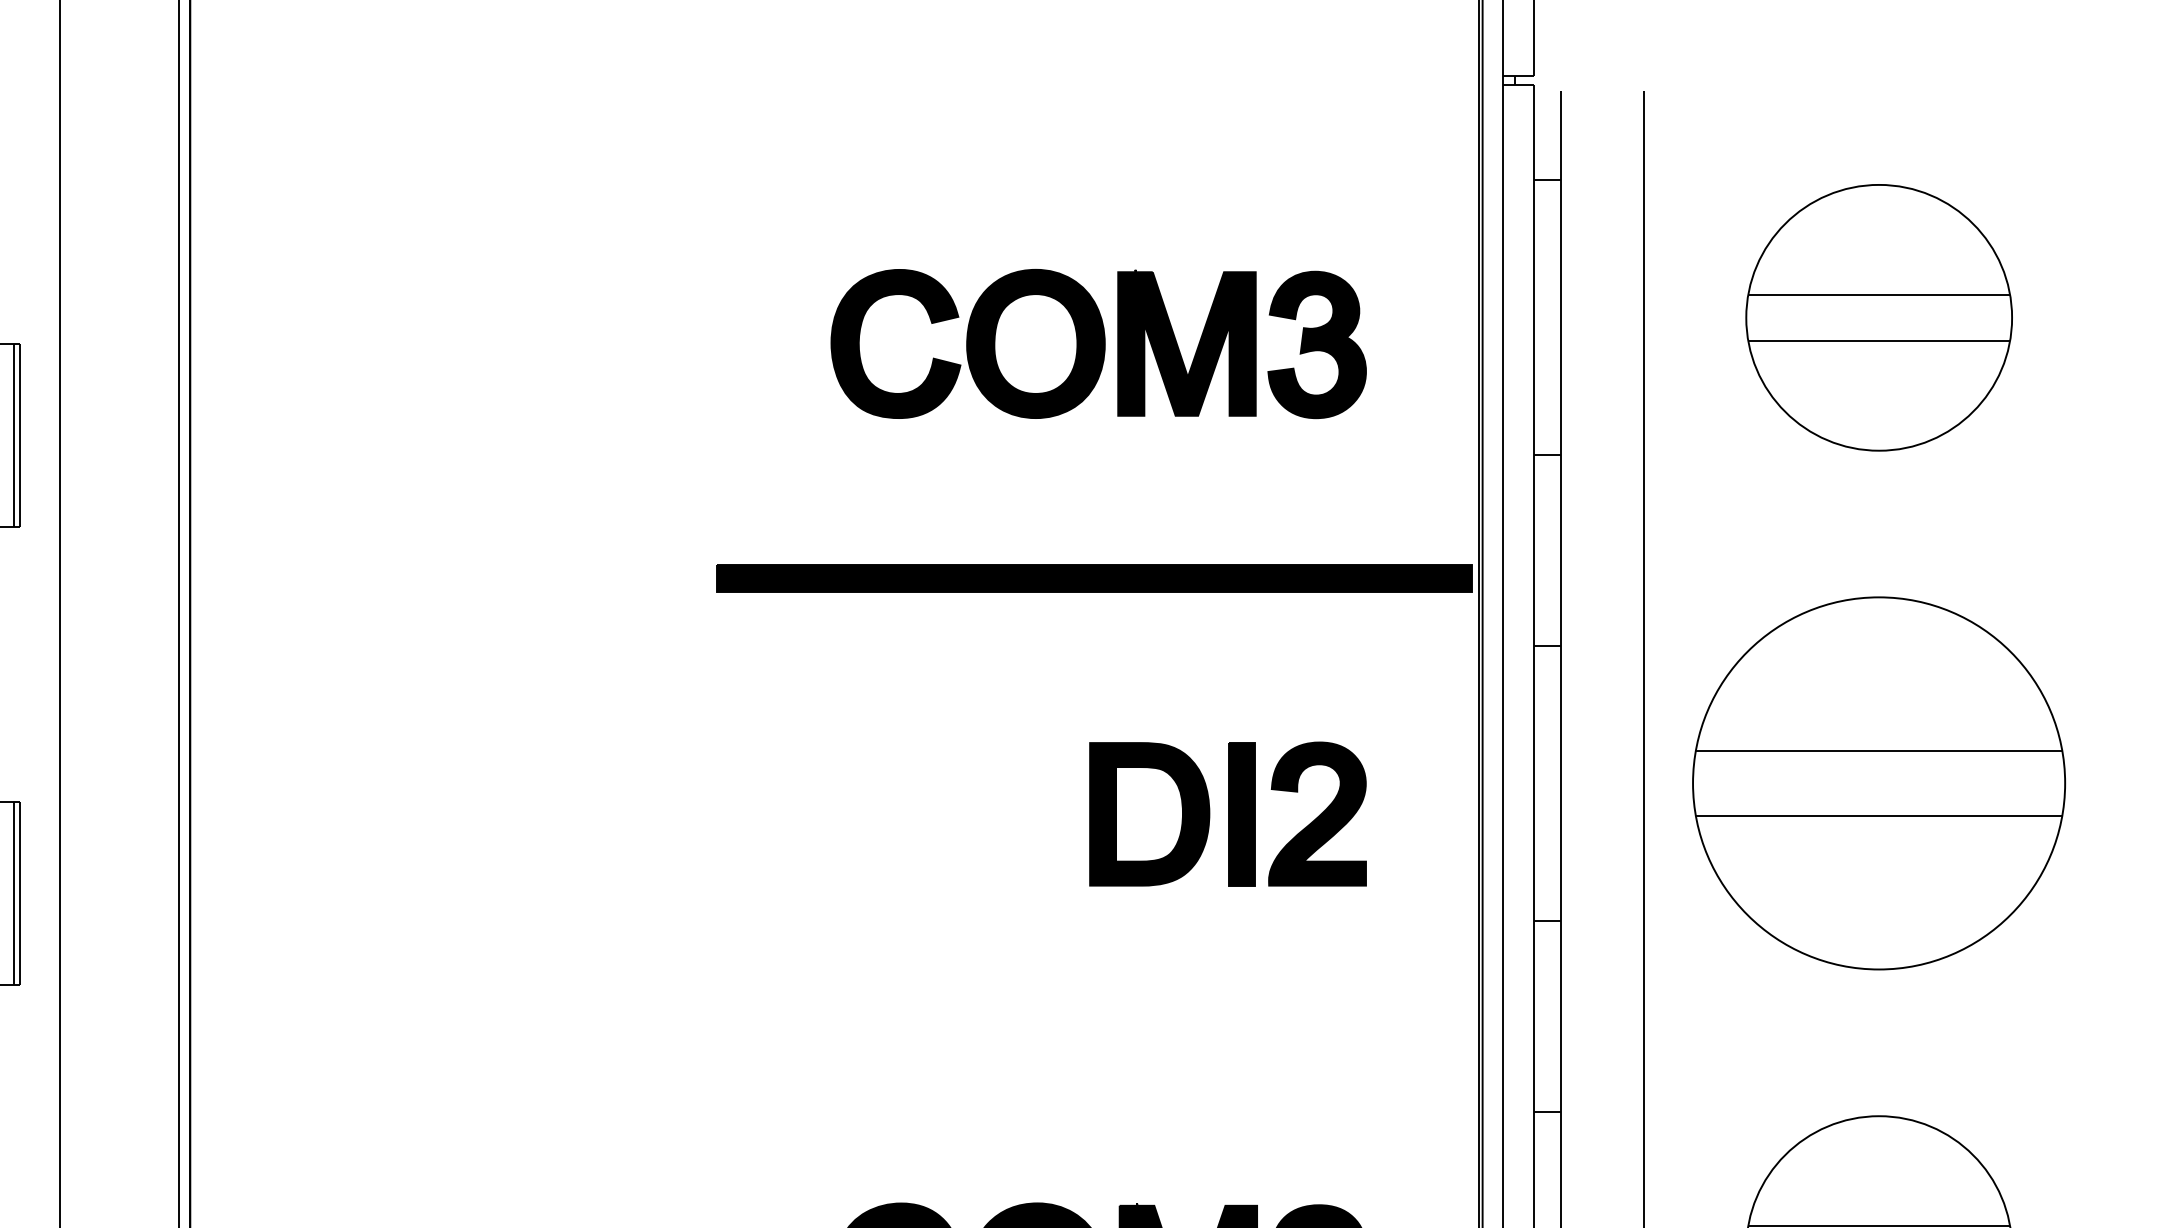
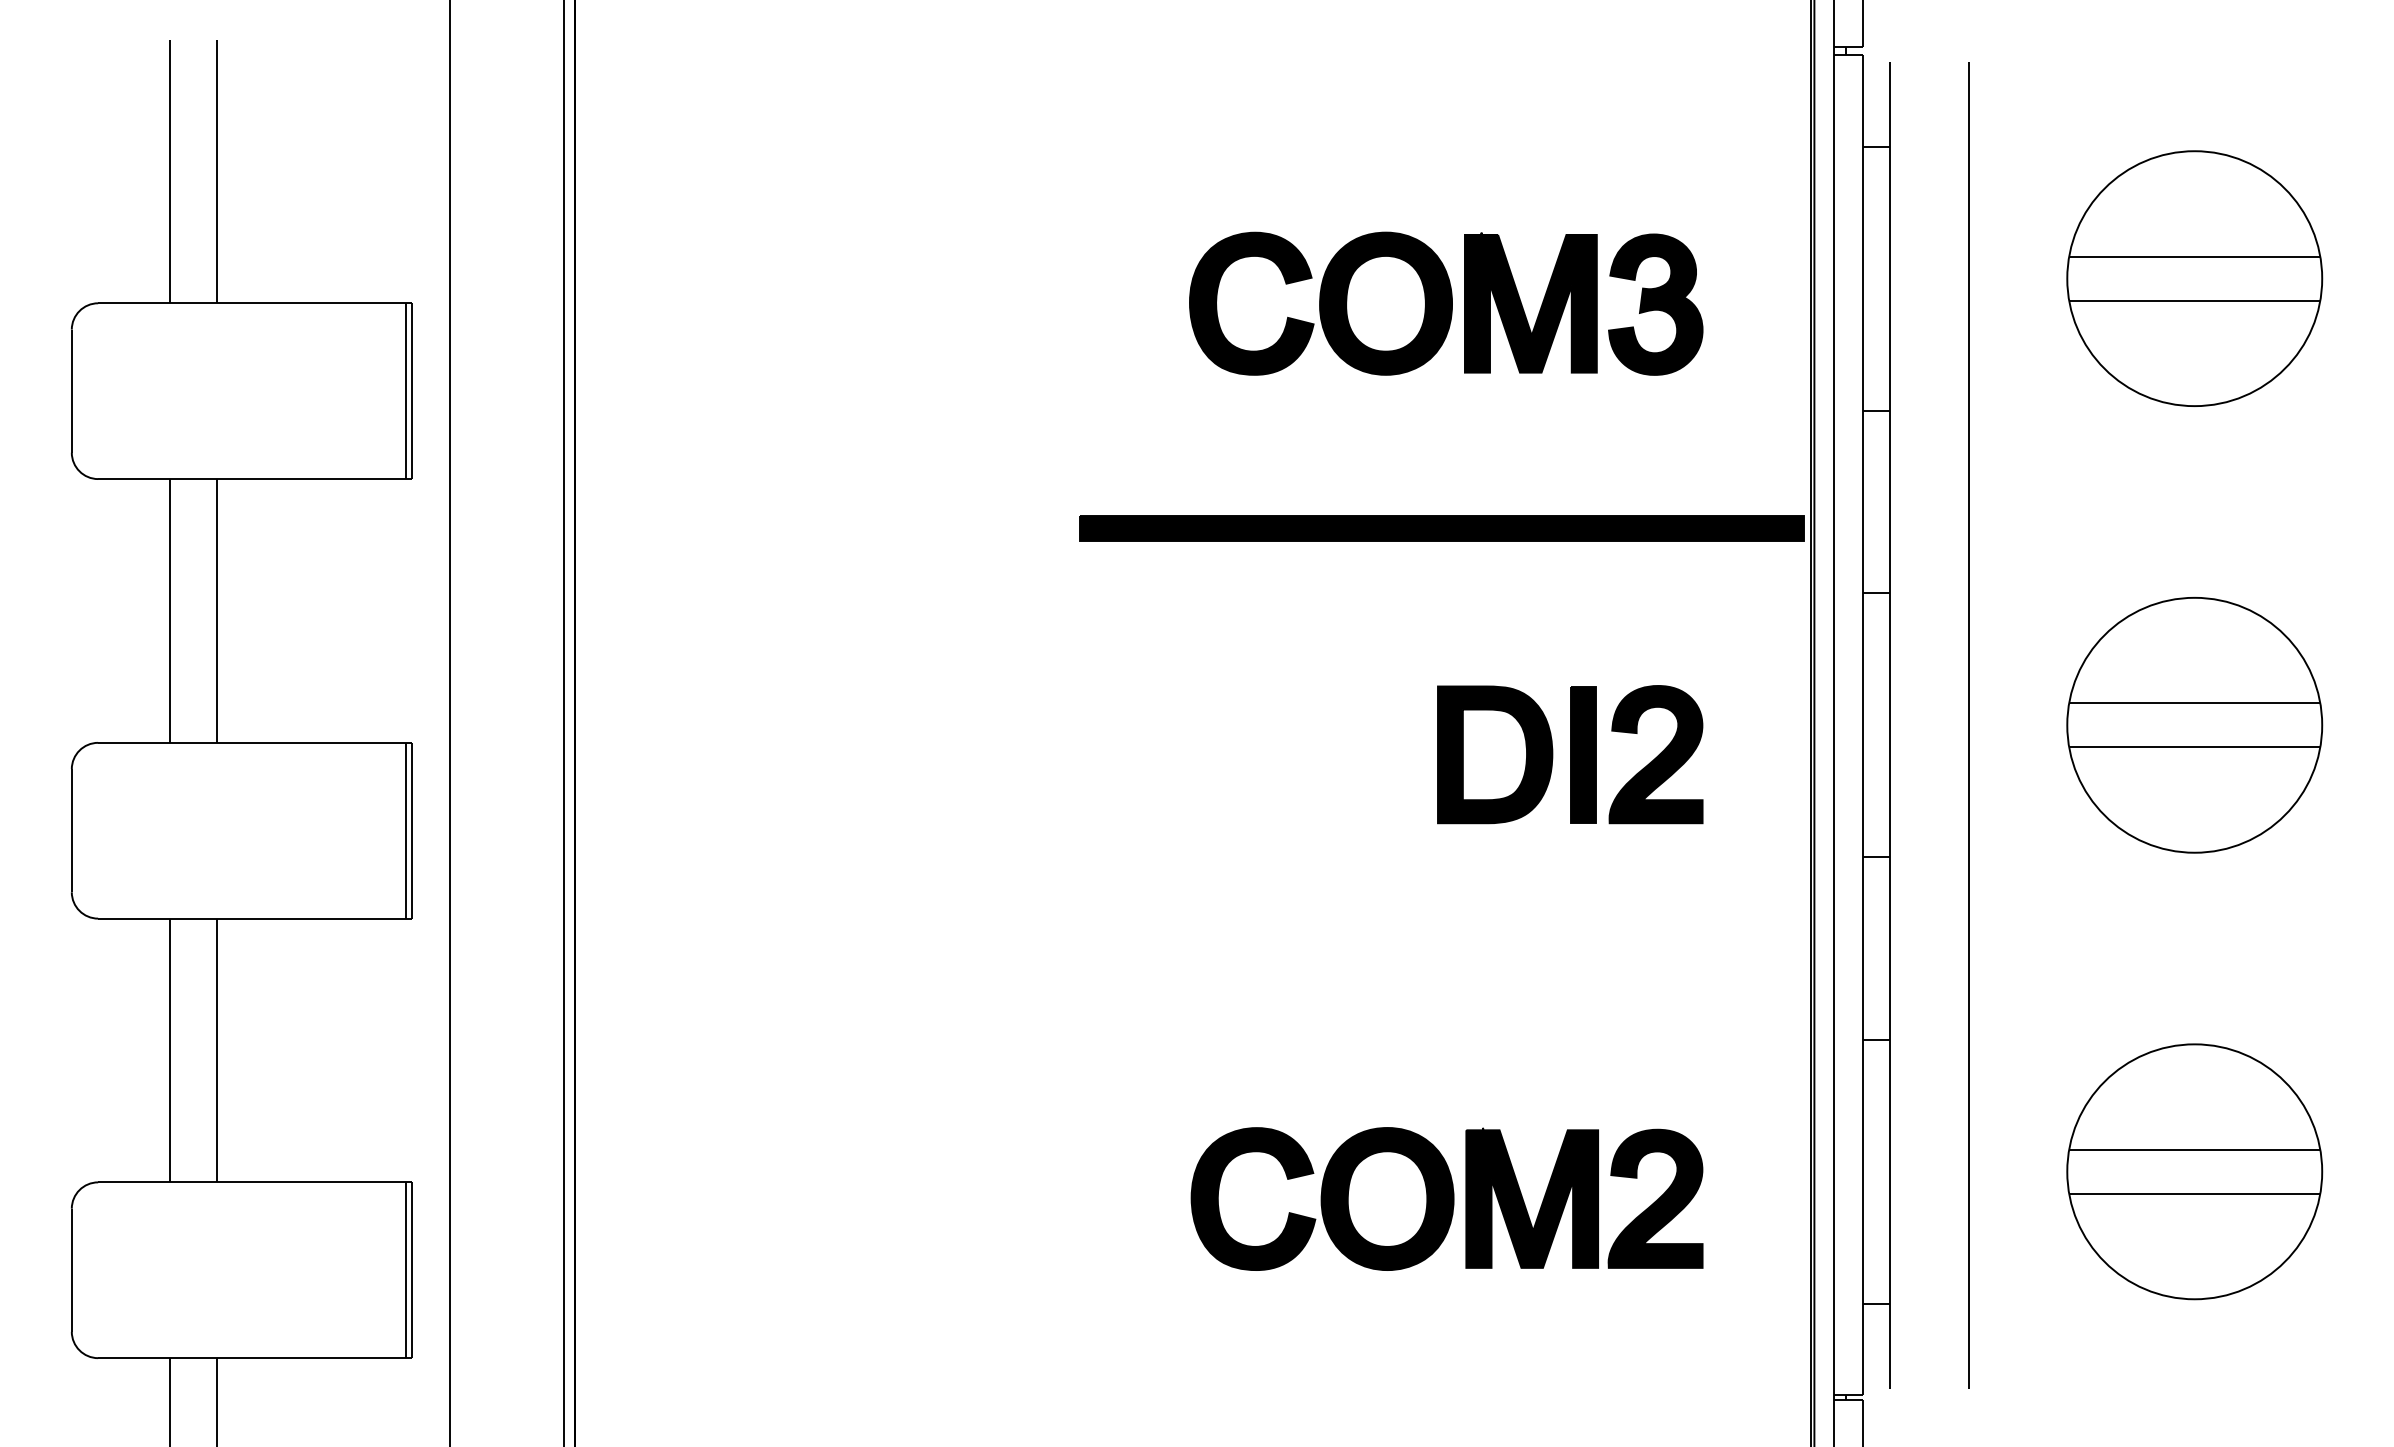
part: (1878, 783) -> (2194, 725), size x0.71

